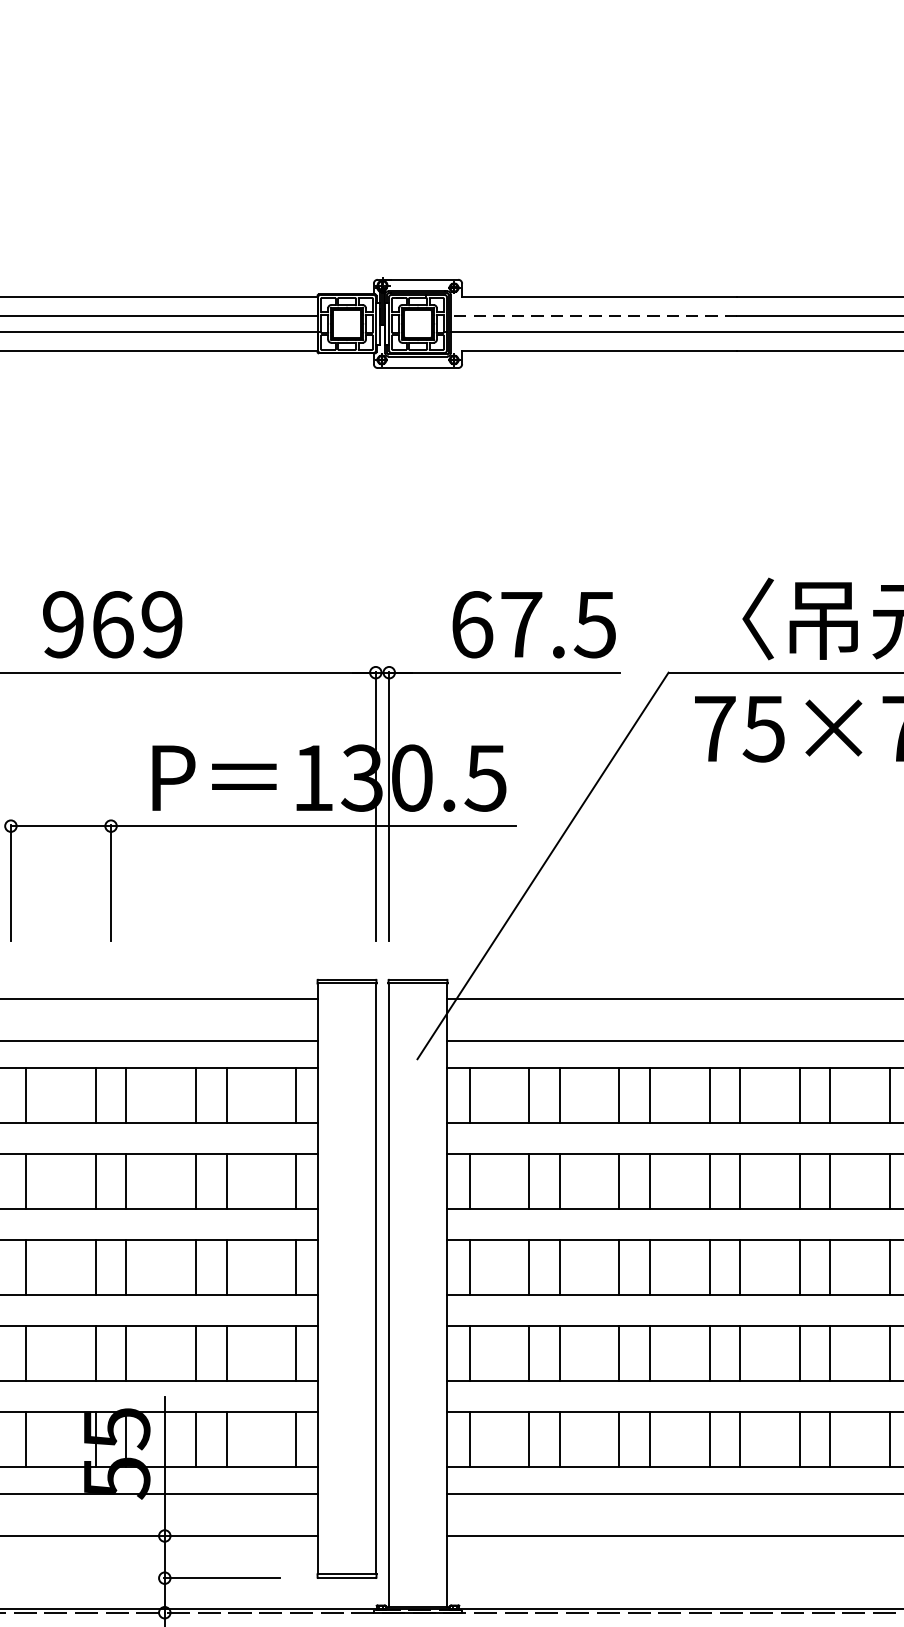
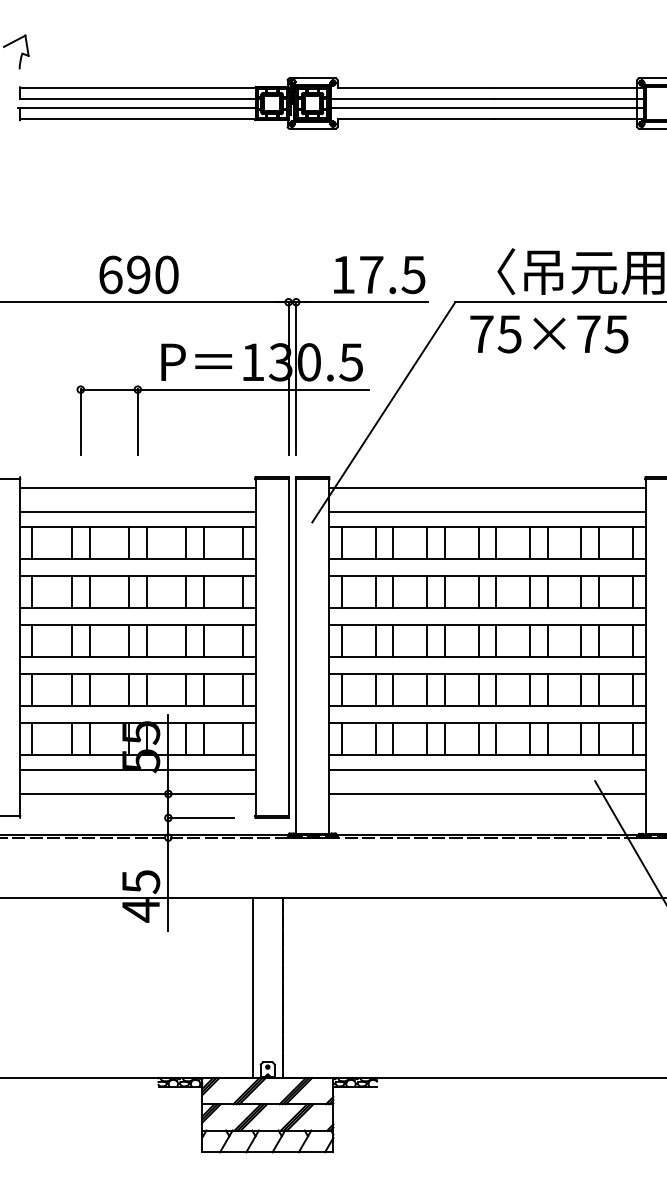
line: (593, 316) -> (412, 99), dashed -> solid
text: (112, 623) -> (138, 274), 969 -> 690
text: (472, 623) -> (343, 274), 67.5 -> 17.5

